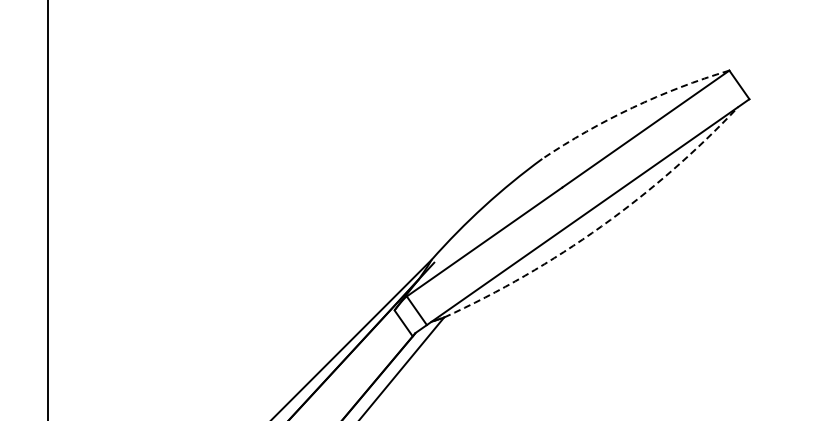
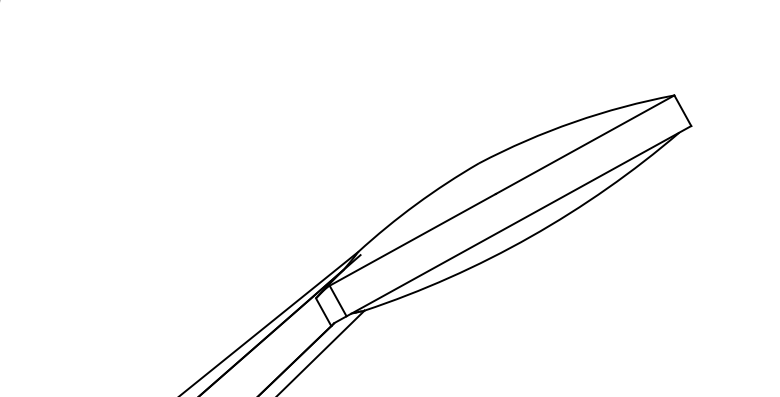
arc: (632, 107) -> (574, 121), dashed -> solid
arc: (601, 226) -> (530, 236), dashed -> solid

